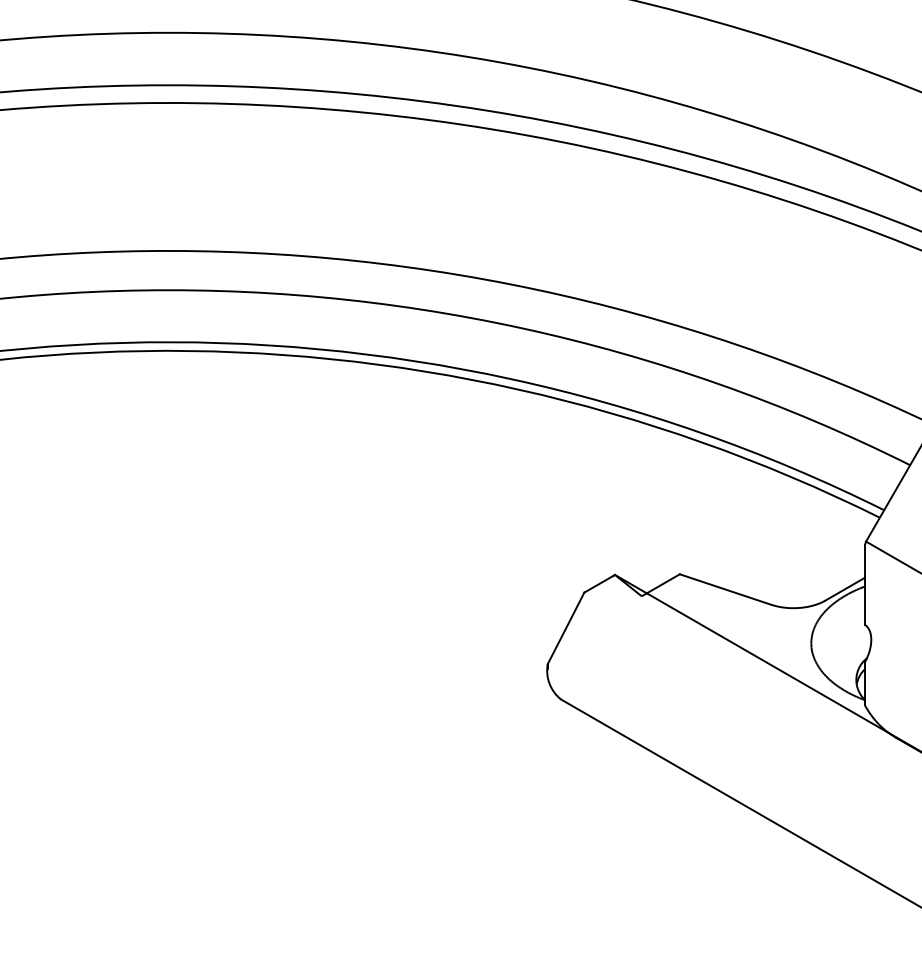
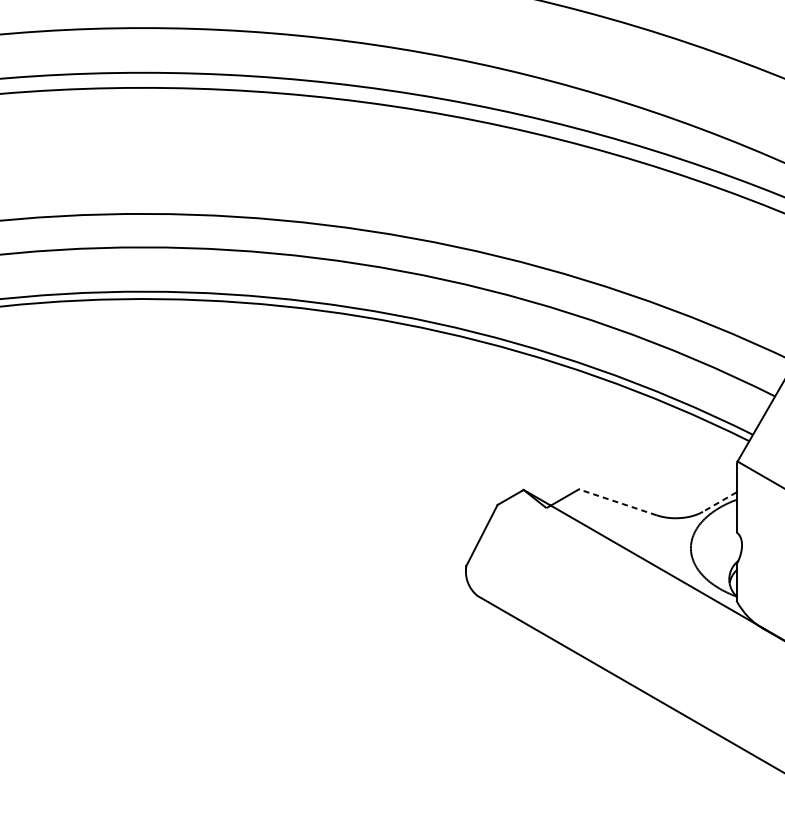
line: (724, 589) -> (616, 502), solid -> dashed
line: (845, 589) -> (720, 502), solid -> dashed

